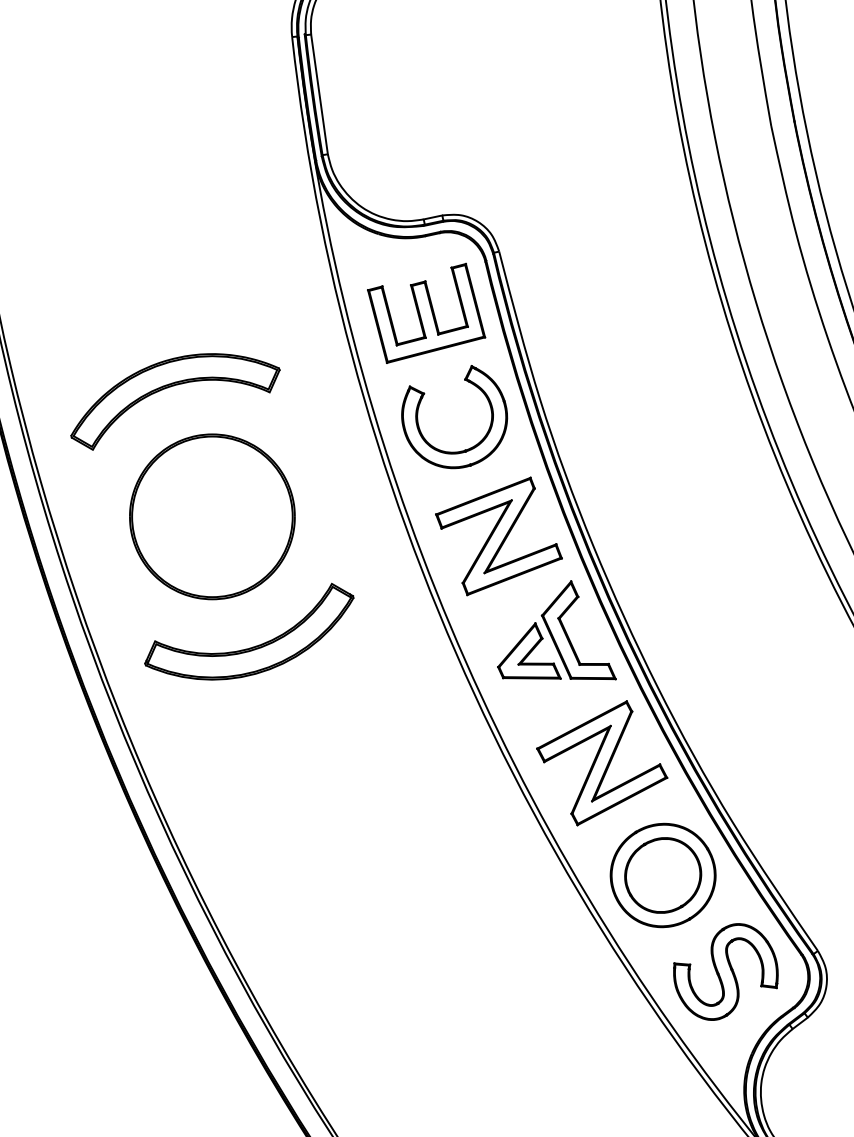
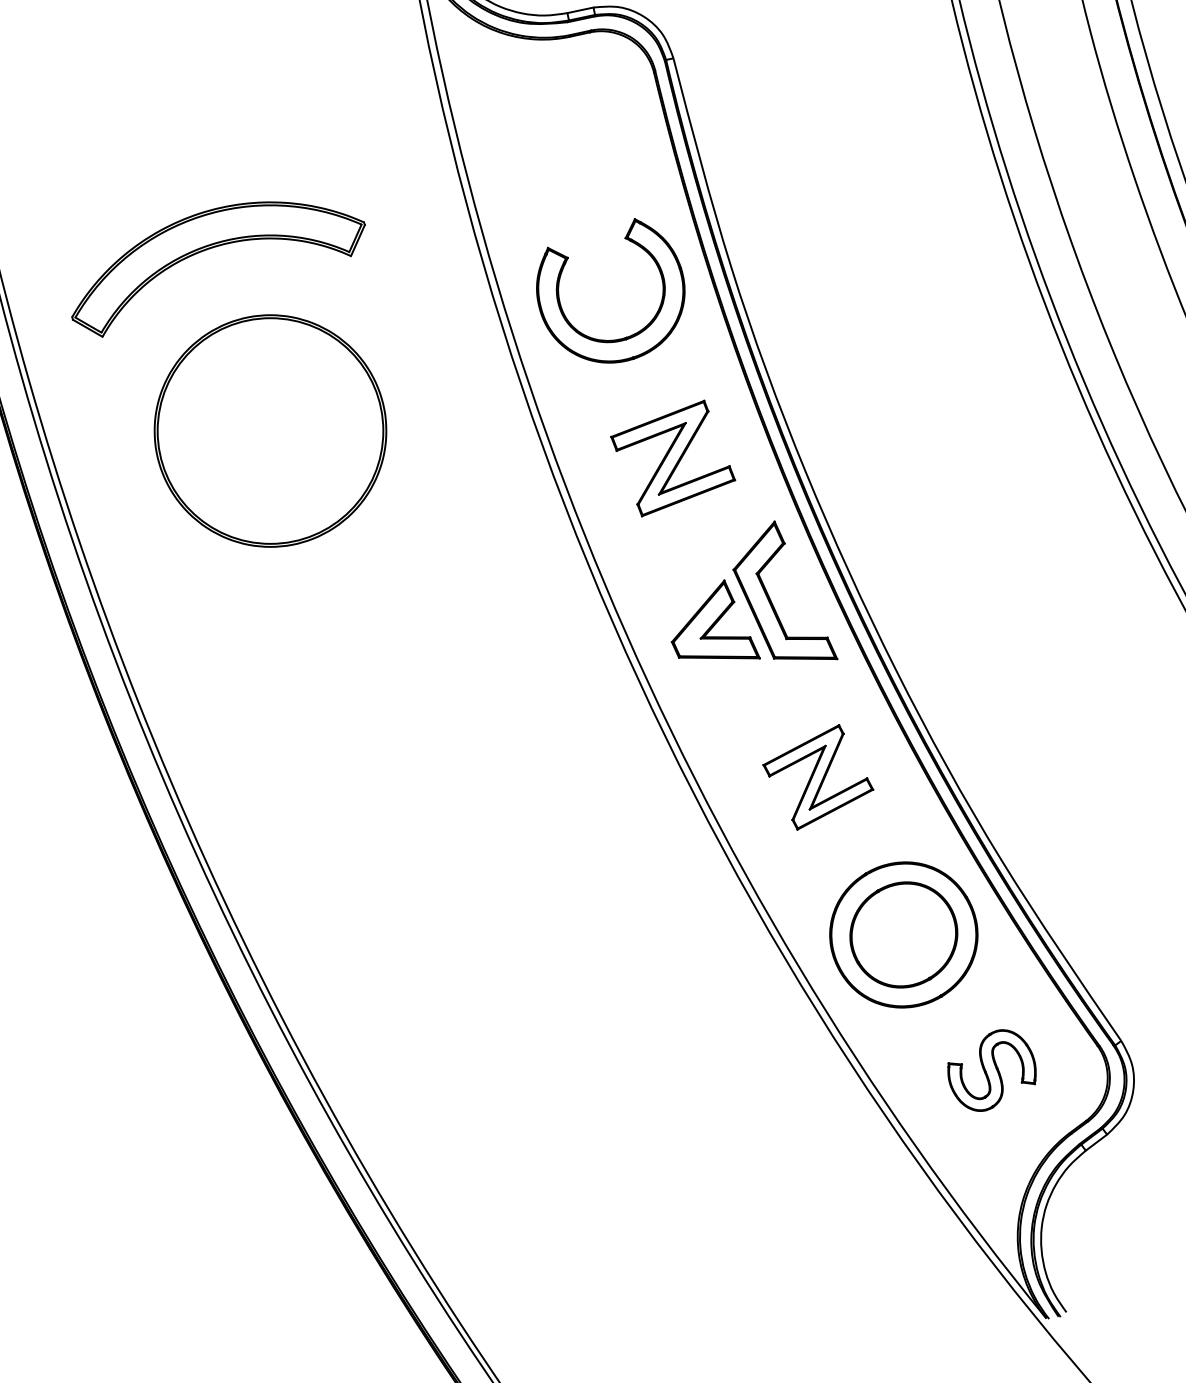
part: (426, 312) -> (571, 143), removed
part: (498, 536) -> (672, 458), size x0.7
part: (255, 645) -> (331, 611), removed
part: (602, 763) -> (818, 777), size x0.6
part: (725, 971) -> (991, 1069), size x0.6

